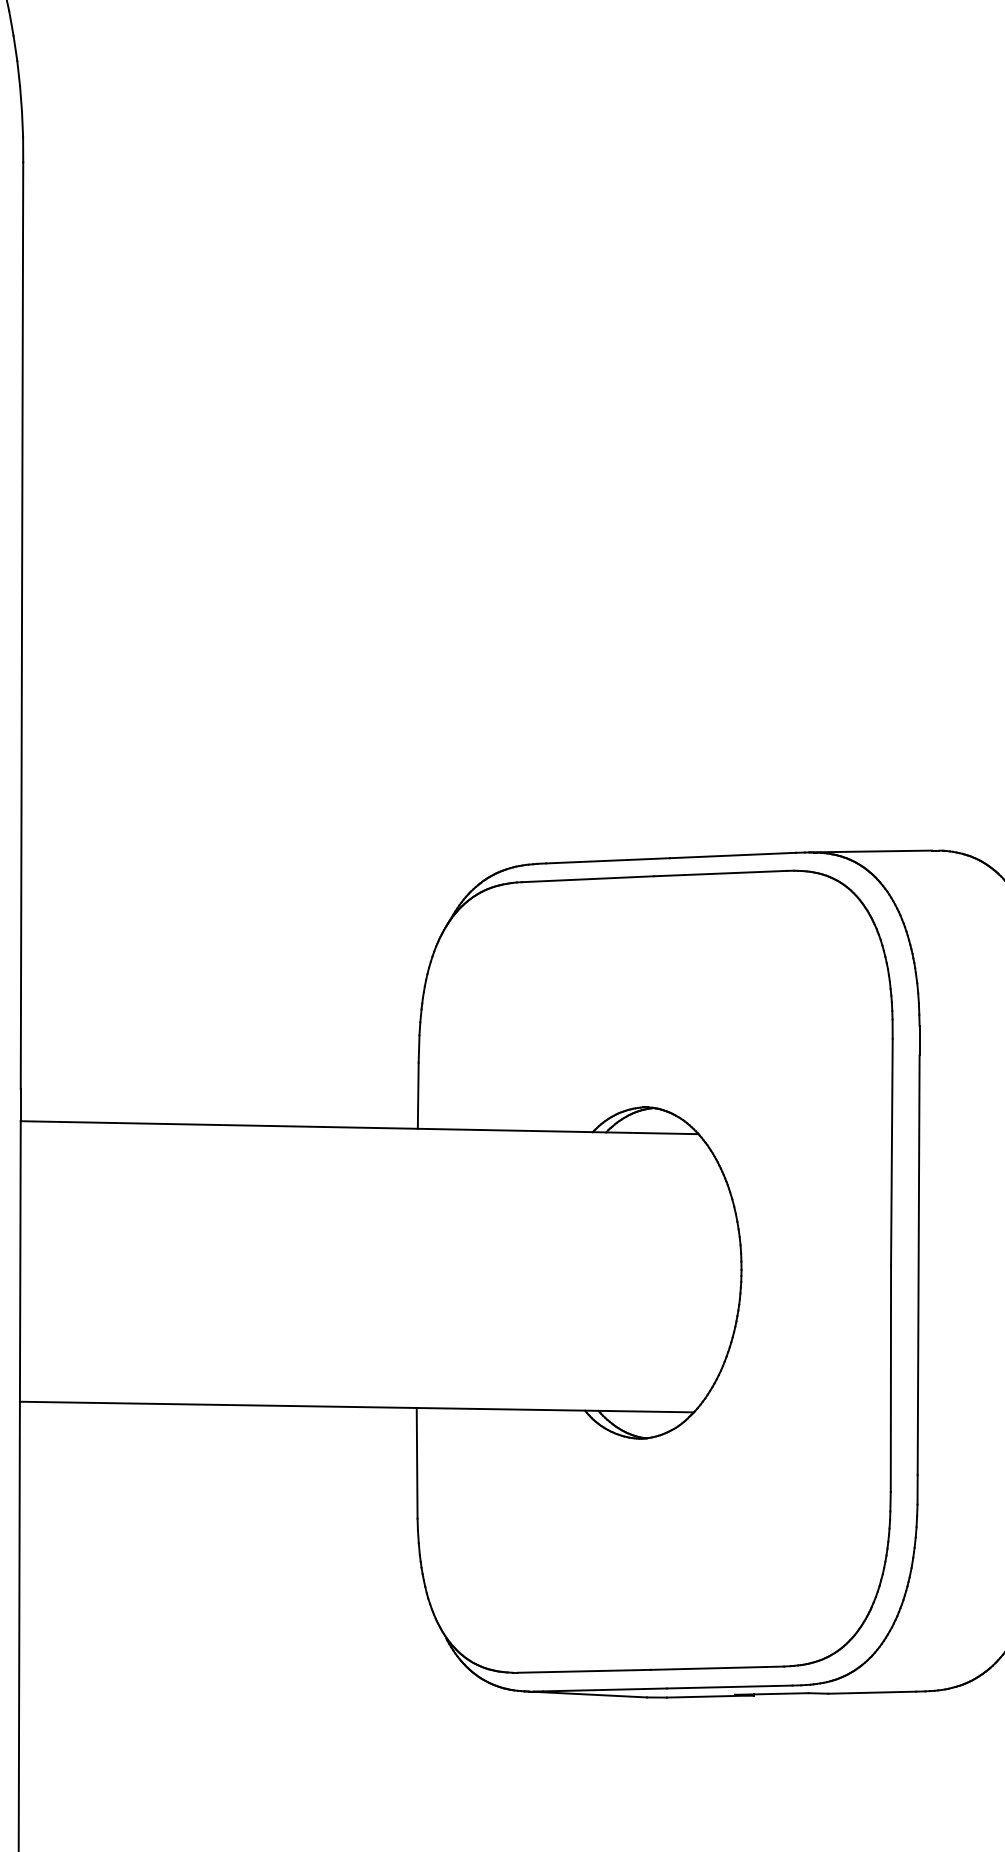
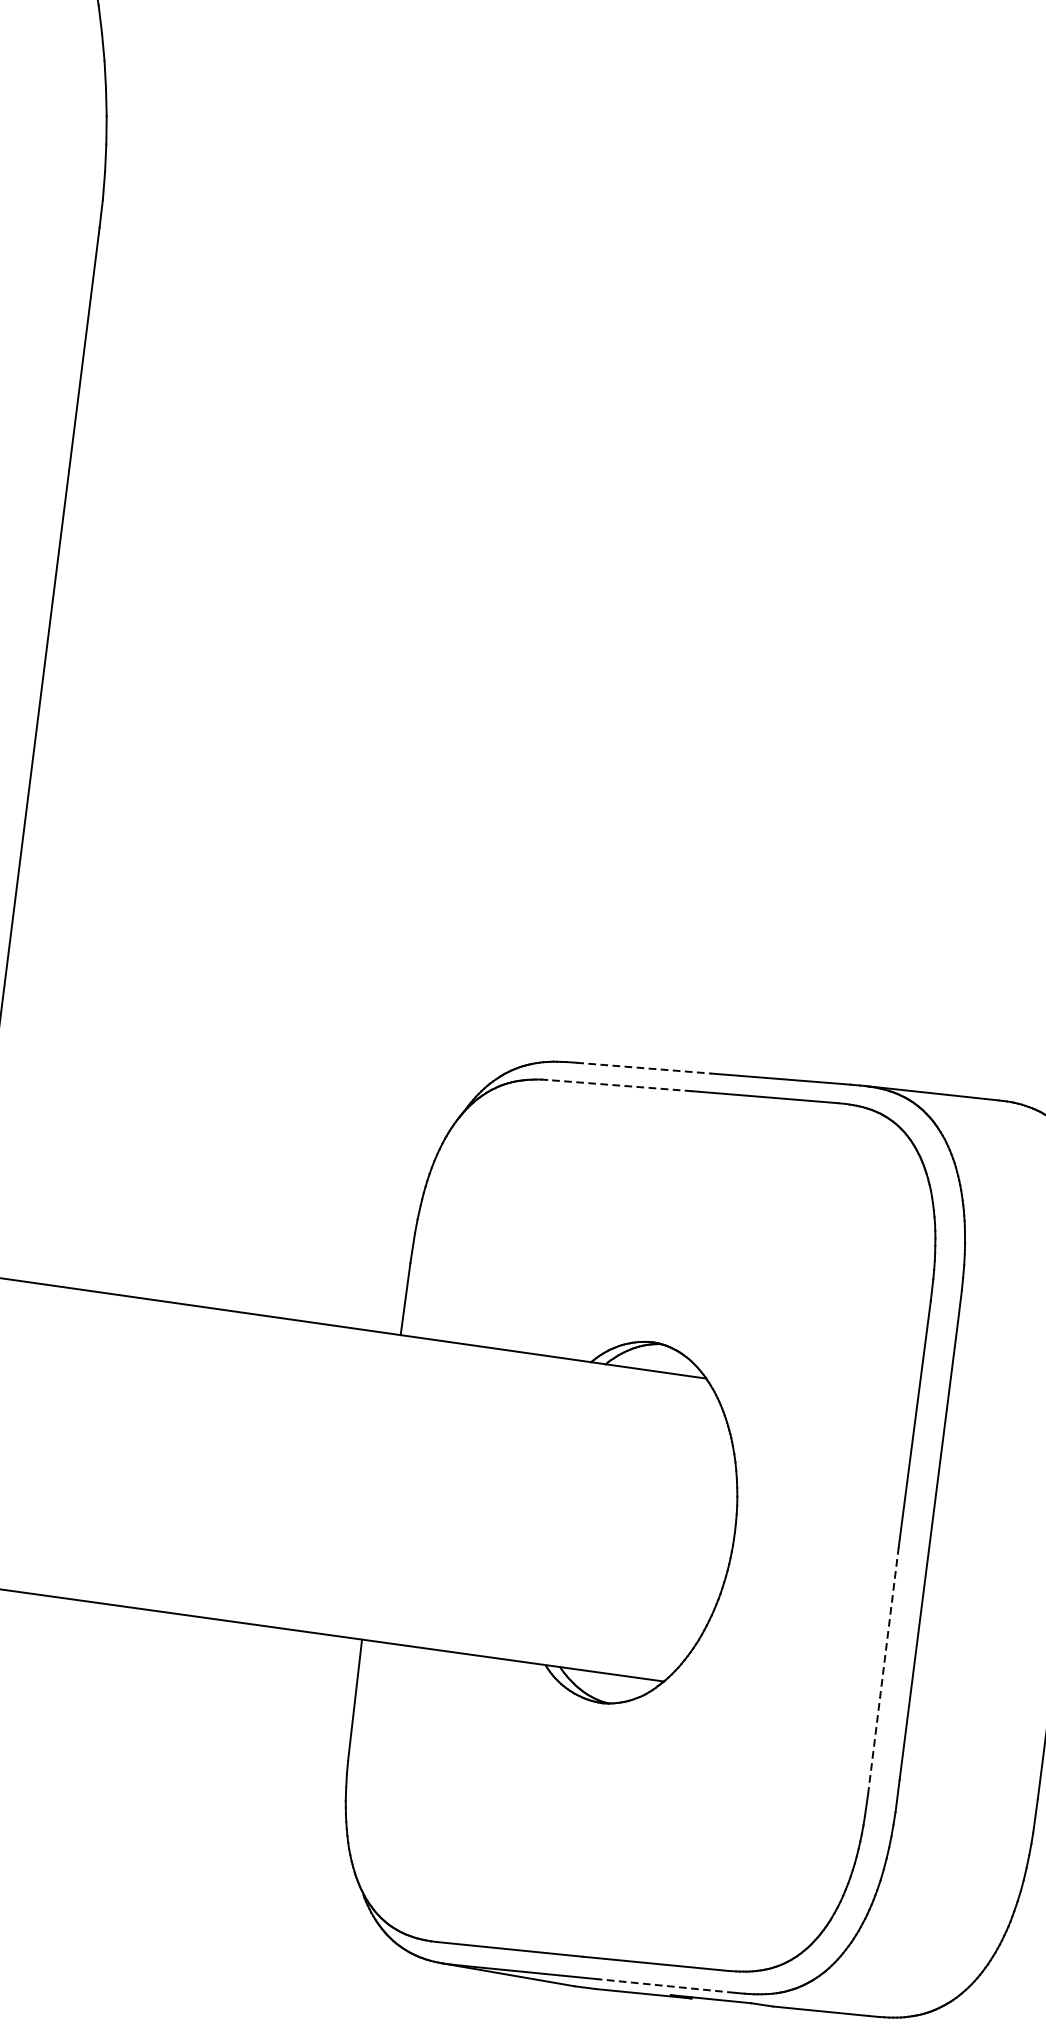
line: (608, 860) -> (644, 1067), solid -> dashed
line: (587, 879) -> (619, 1085), solid -> dashed
line: (890, 1378) -> (882, 1670), solid -> dashed
line: (729, 1687) -> (665, 1986), solid -> dashed

